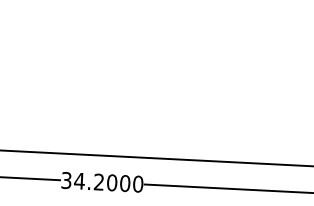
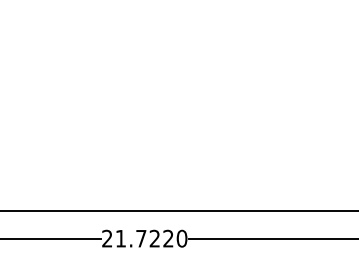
text: (95, 181) -> (137, 238), 34.2000 -> 21.7220

